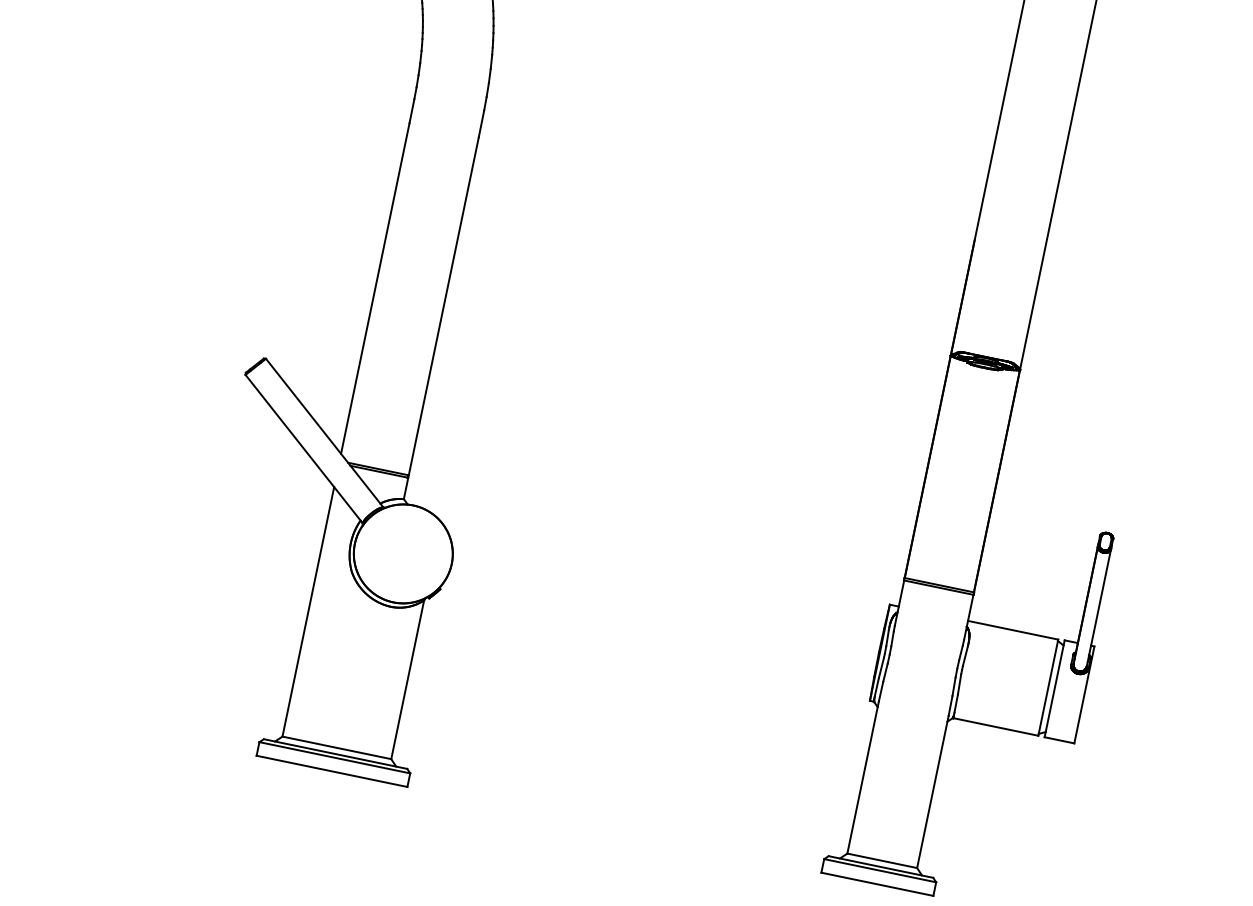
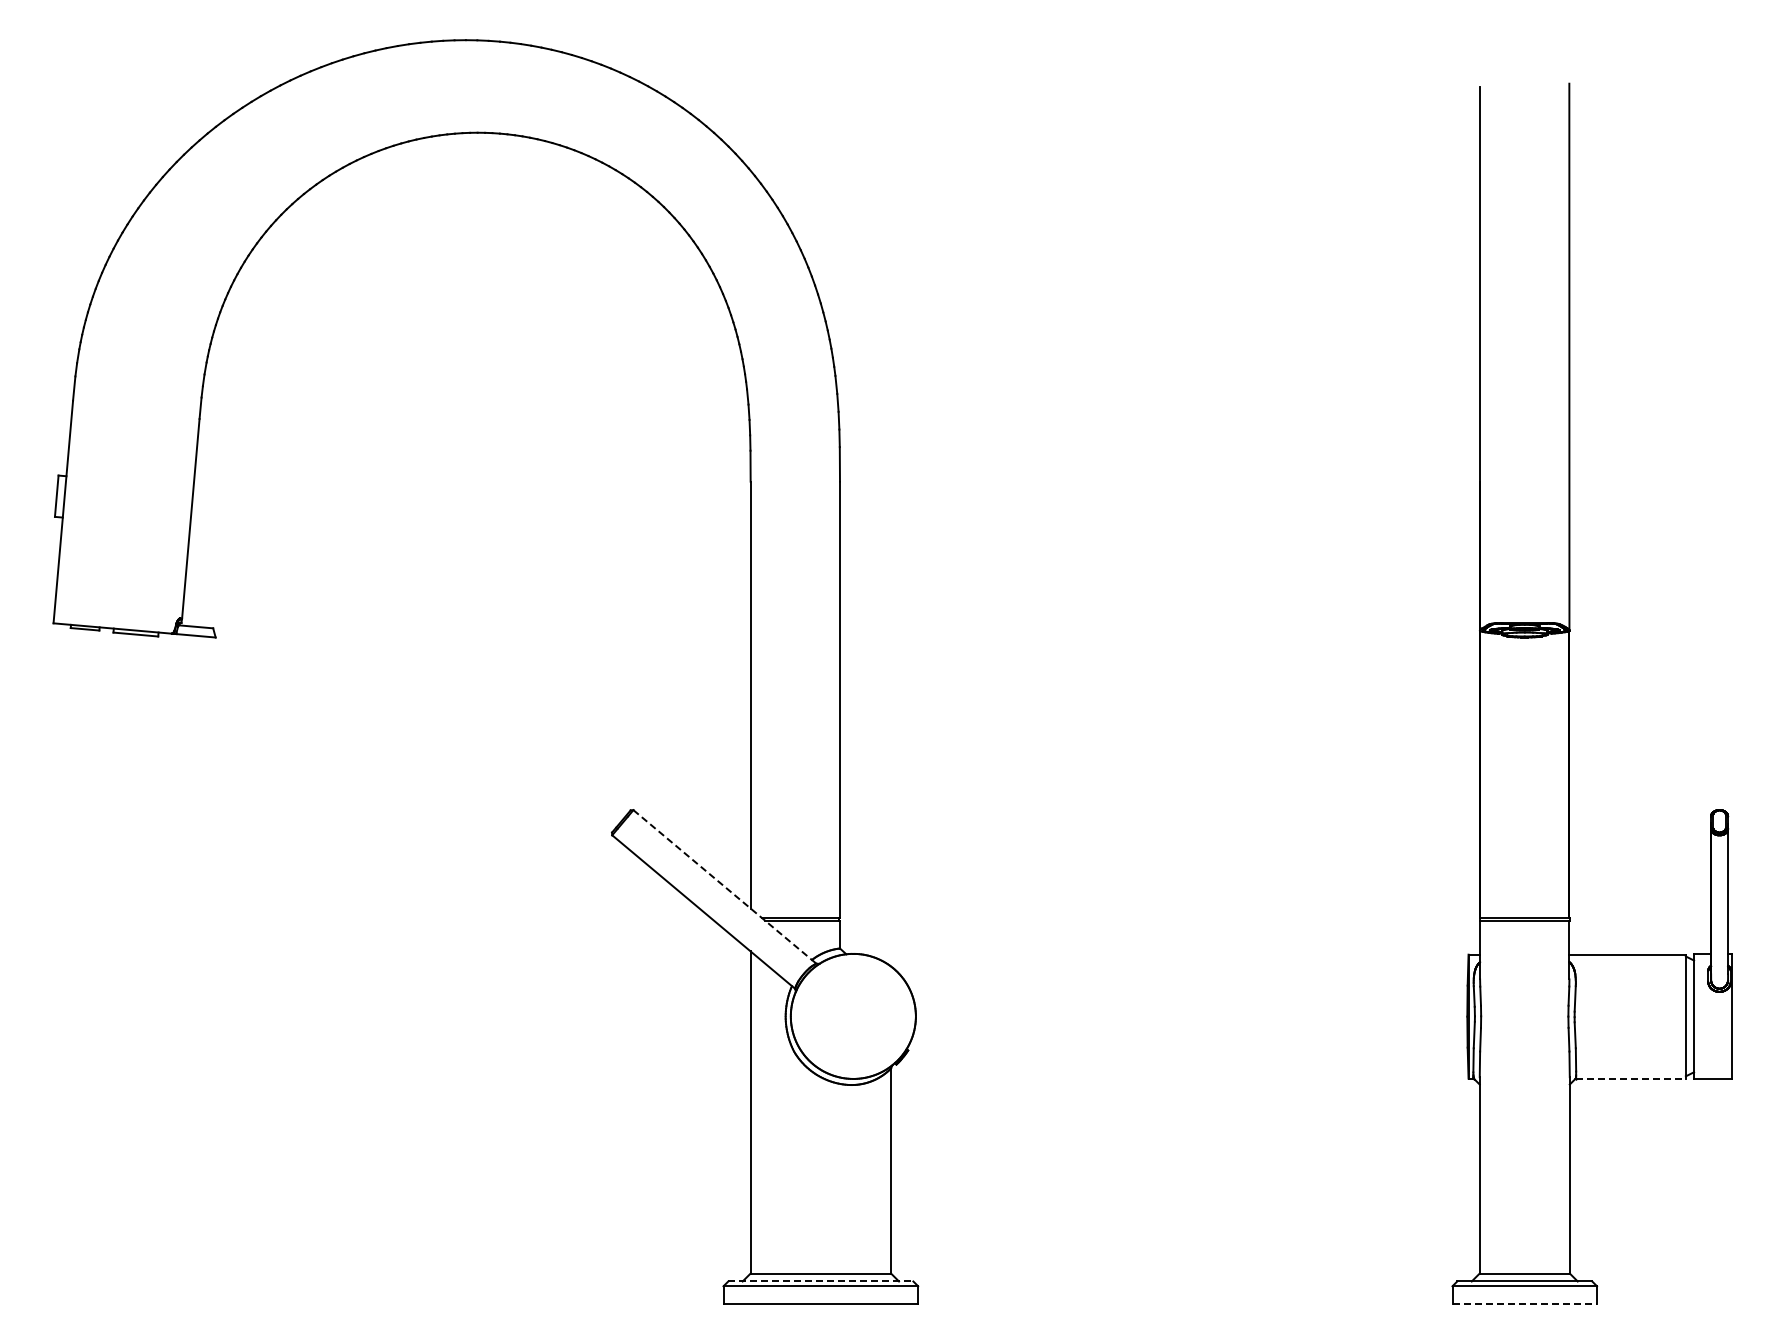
line: (324, 433) -> (725, 887), solid -> dashed
line: (996, 726) -> (1631, 1078), solid -> dashed
line: (335, 754) -> (820, 1281), solid -> dashed
line: (878, 884) -> (1525, 1303), solid -> dashed

